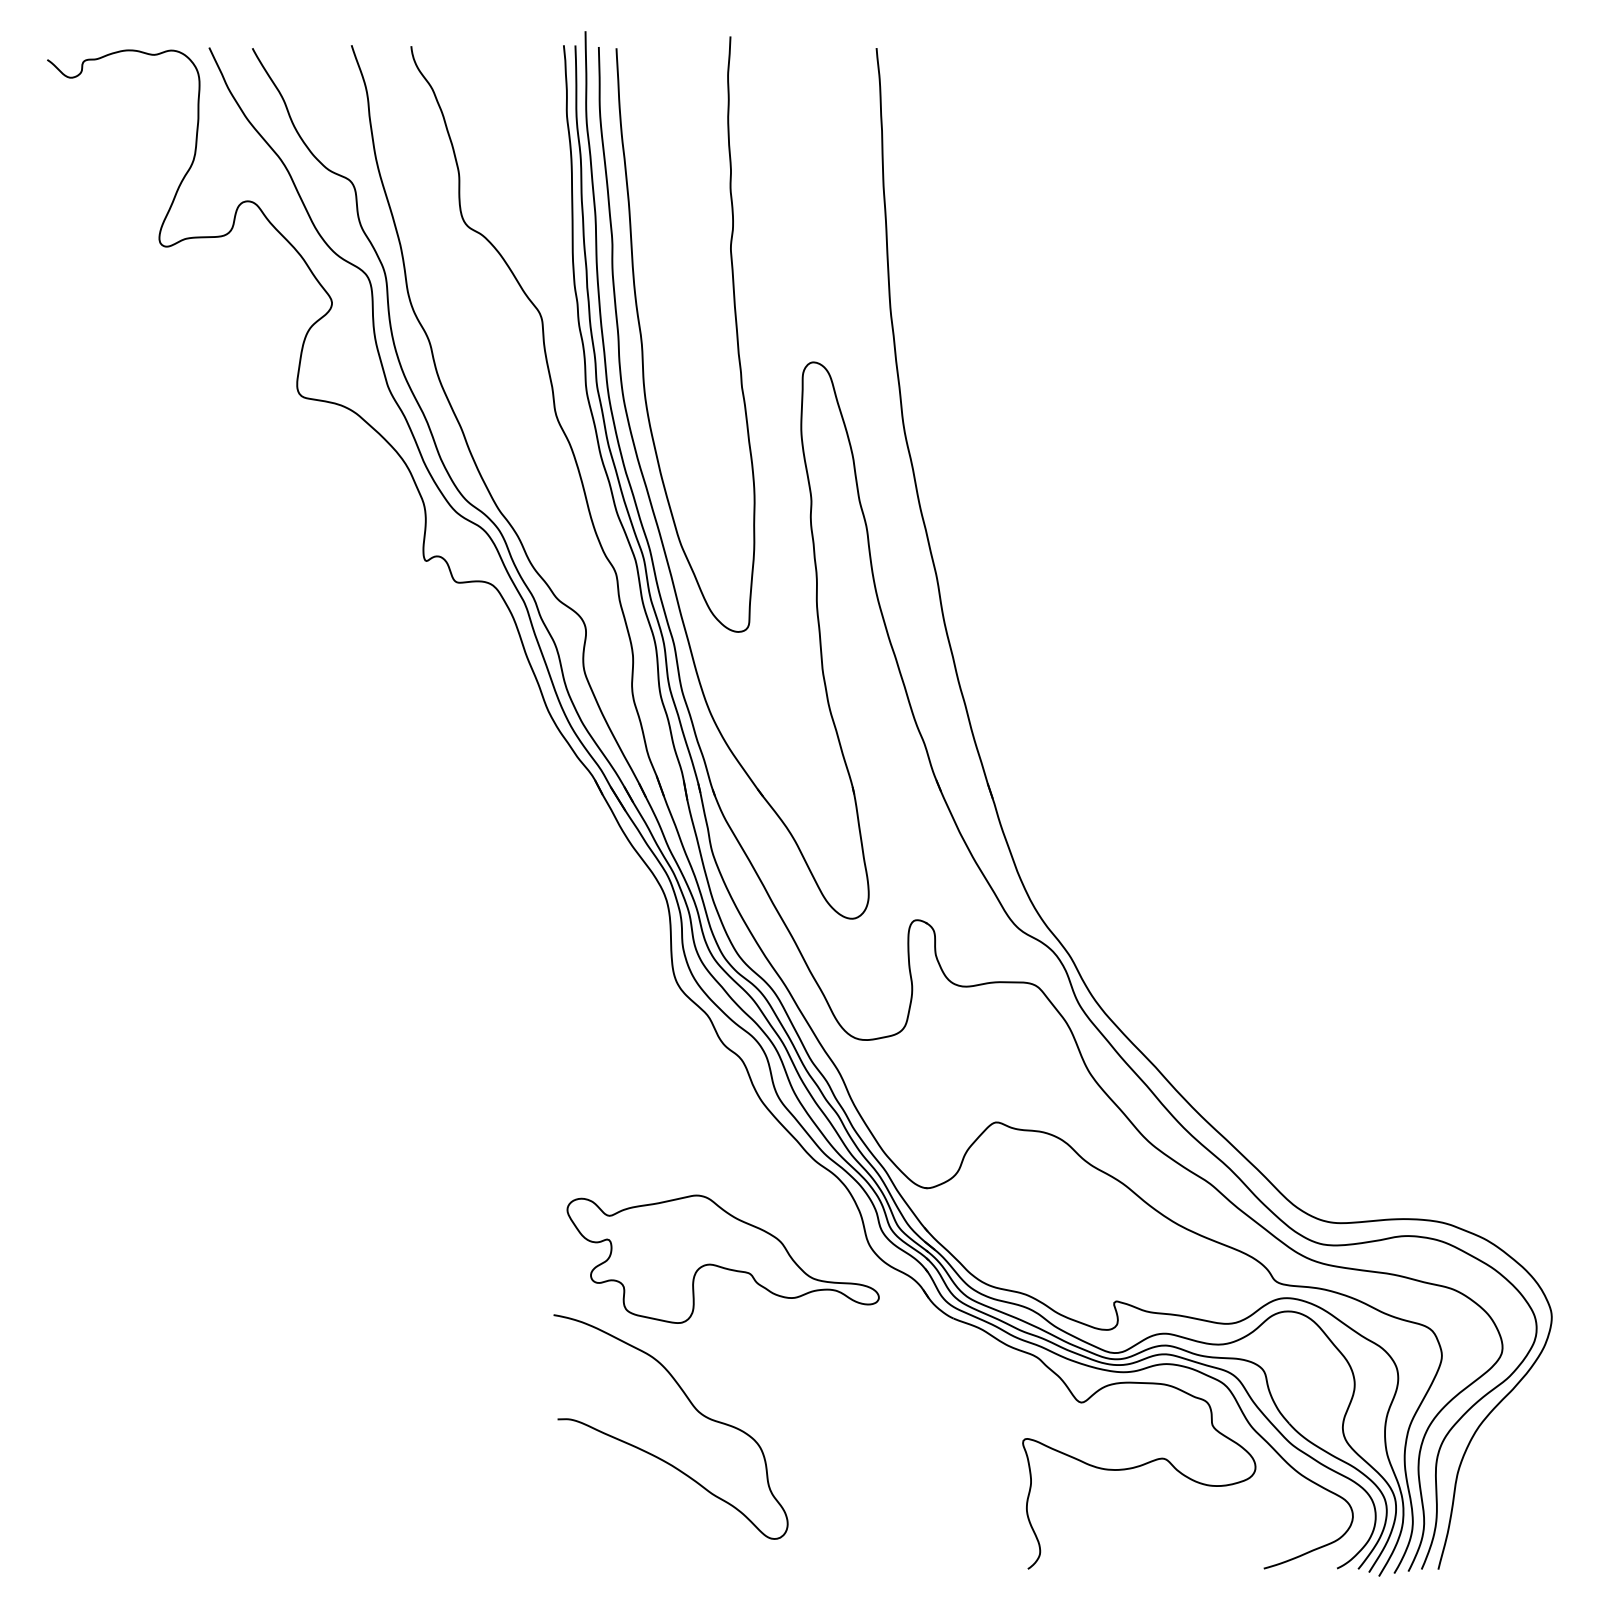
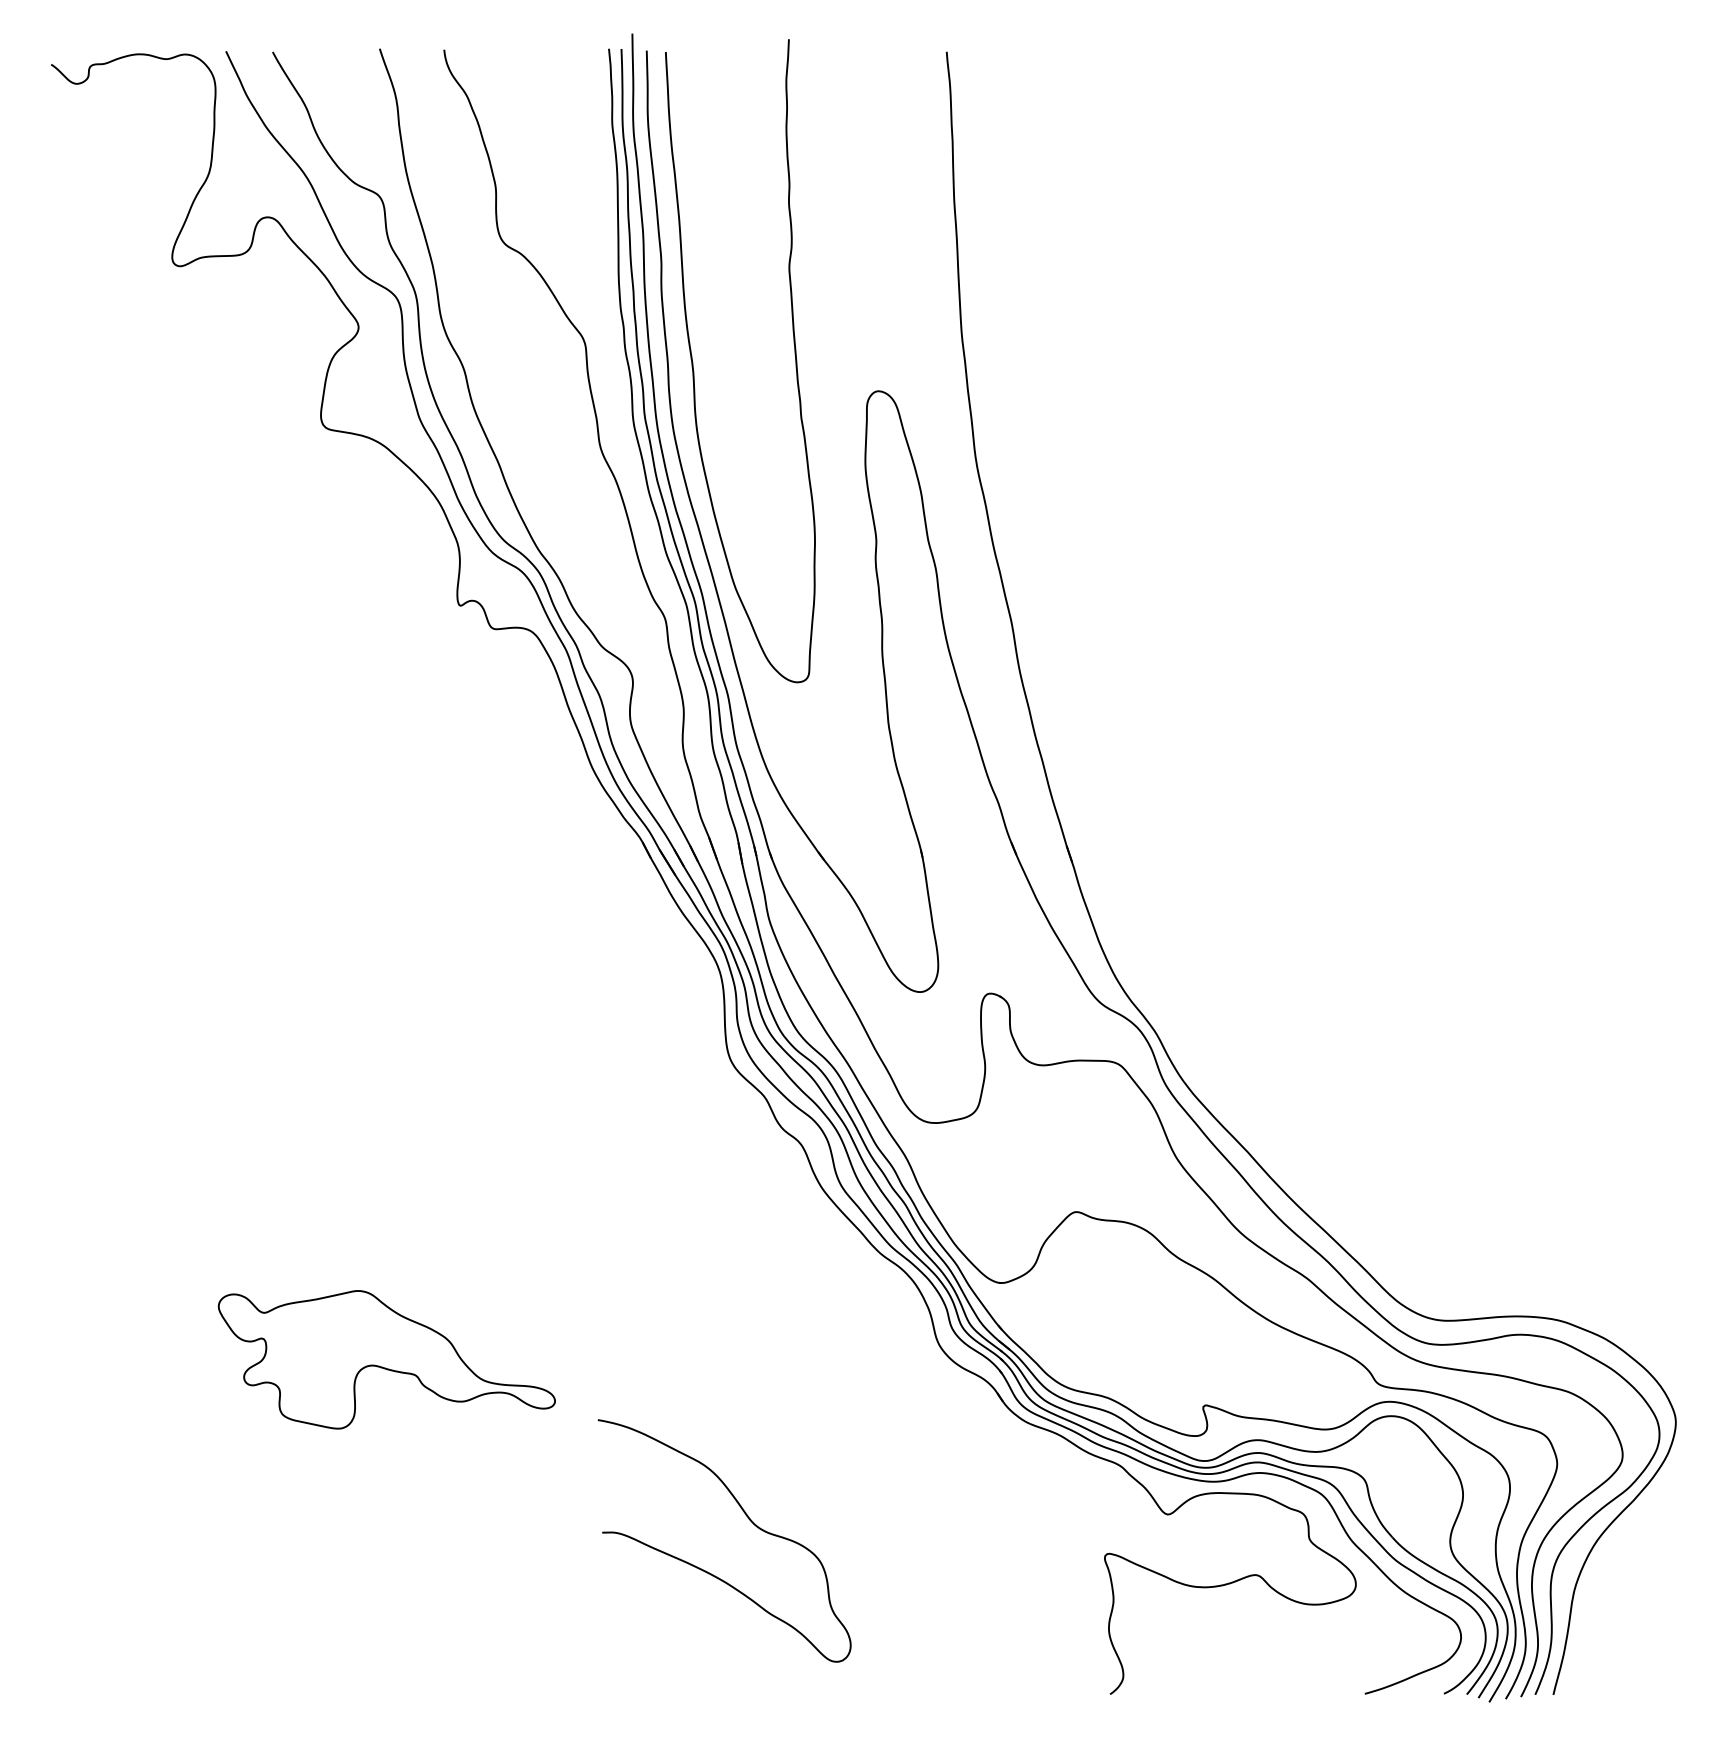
part: (722, 1258) -> (386, 1358), moved

